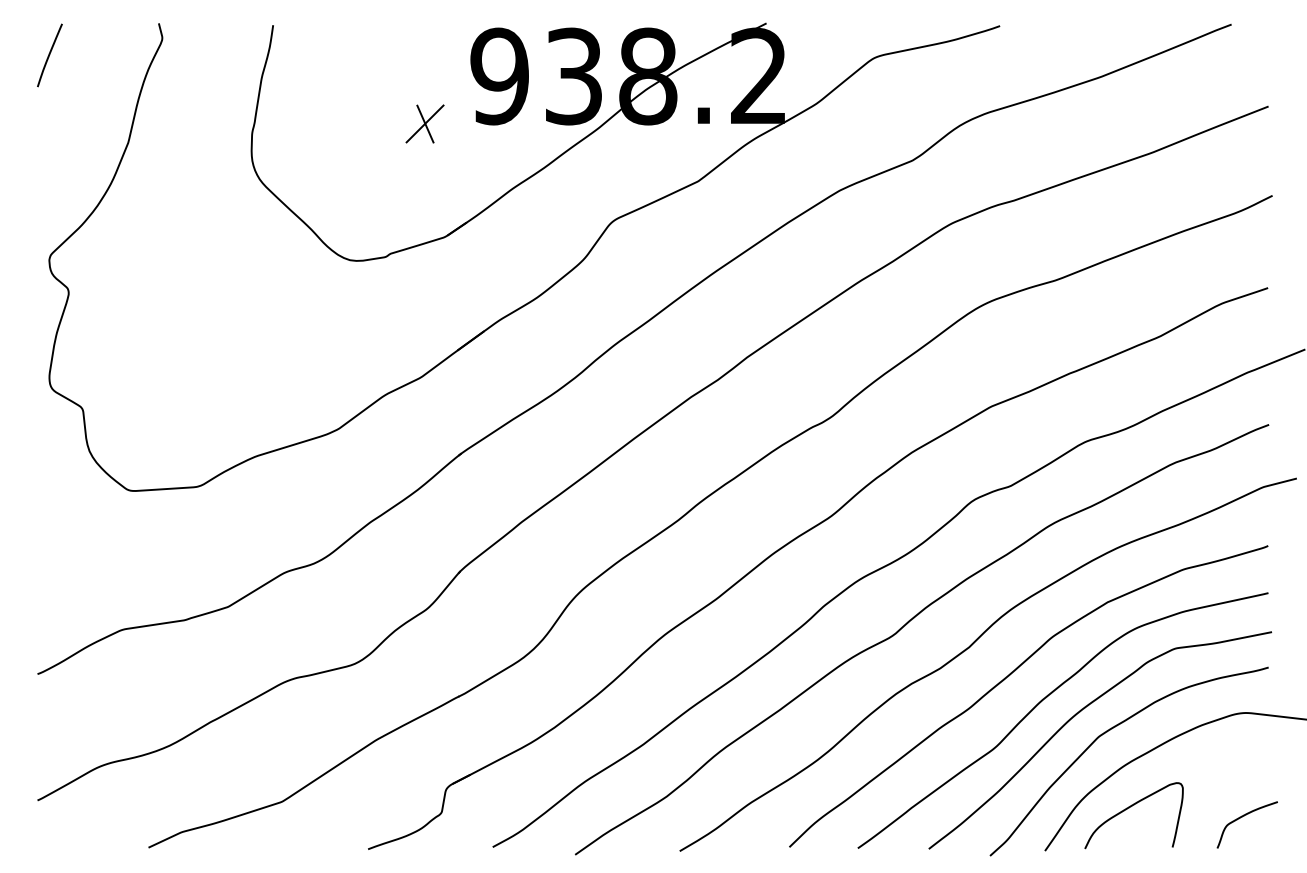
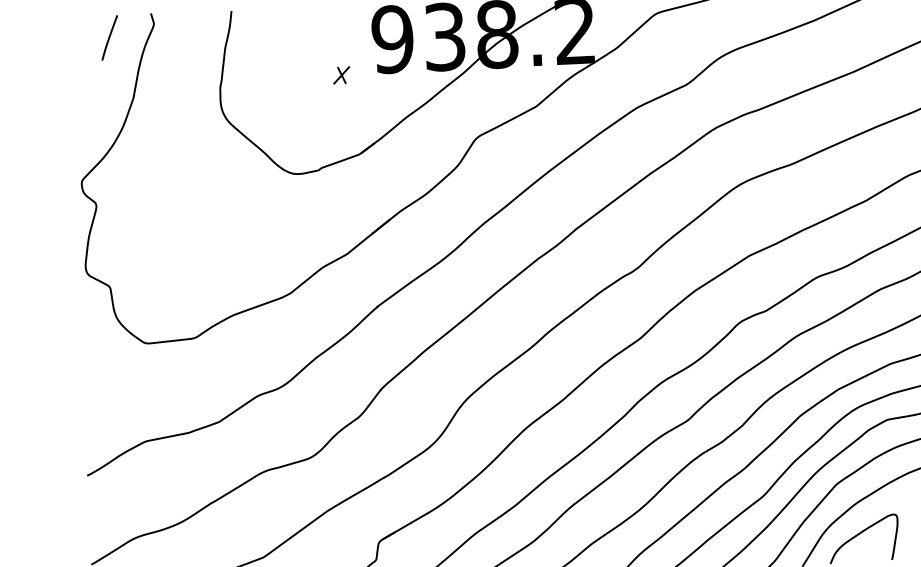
line: (49, 55) -> (109, 38), moved
part: (424, 123) -> (341, 75), size x0.6

